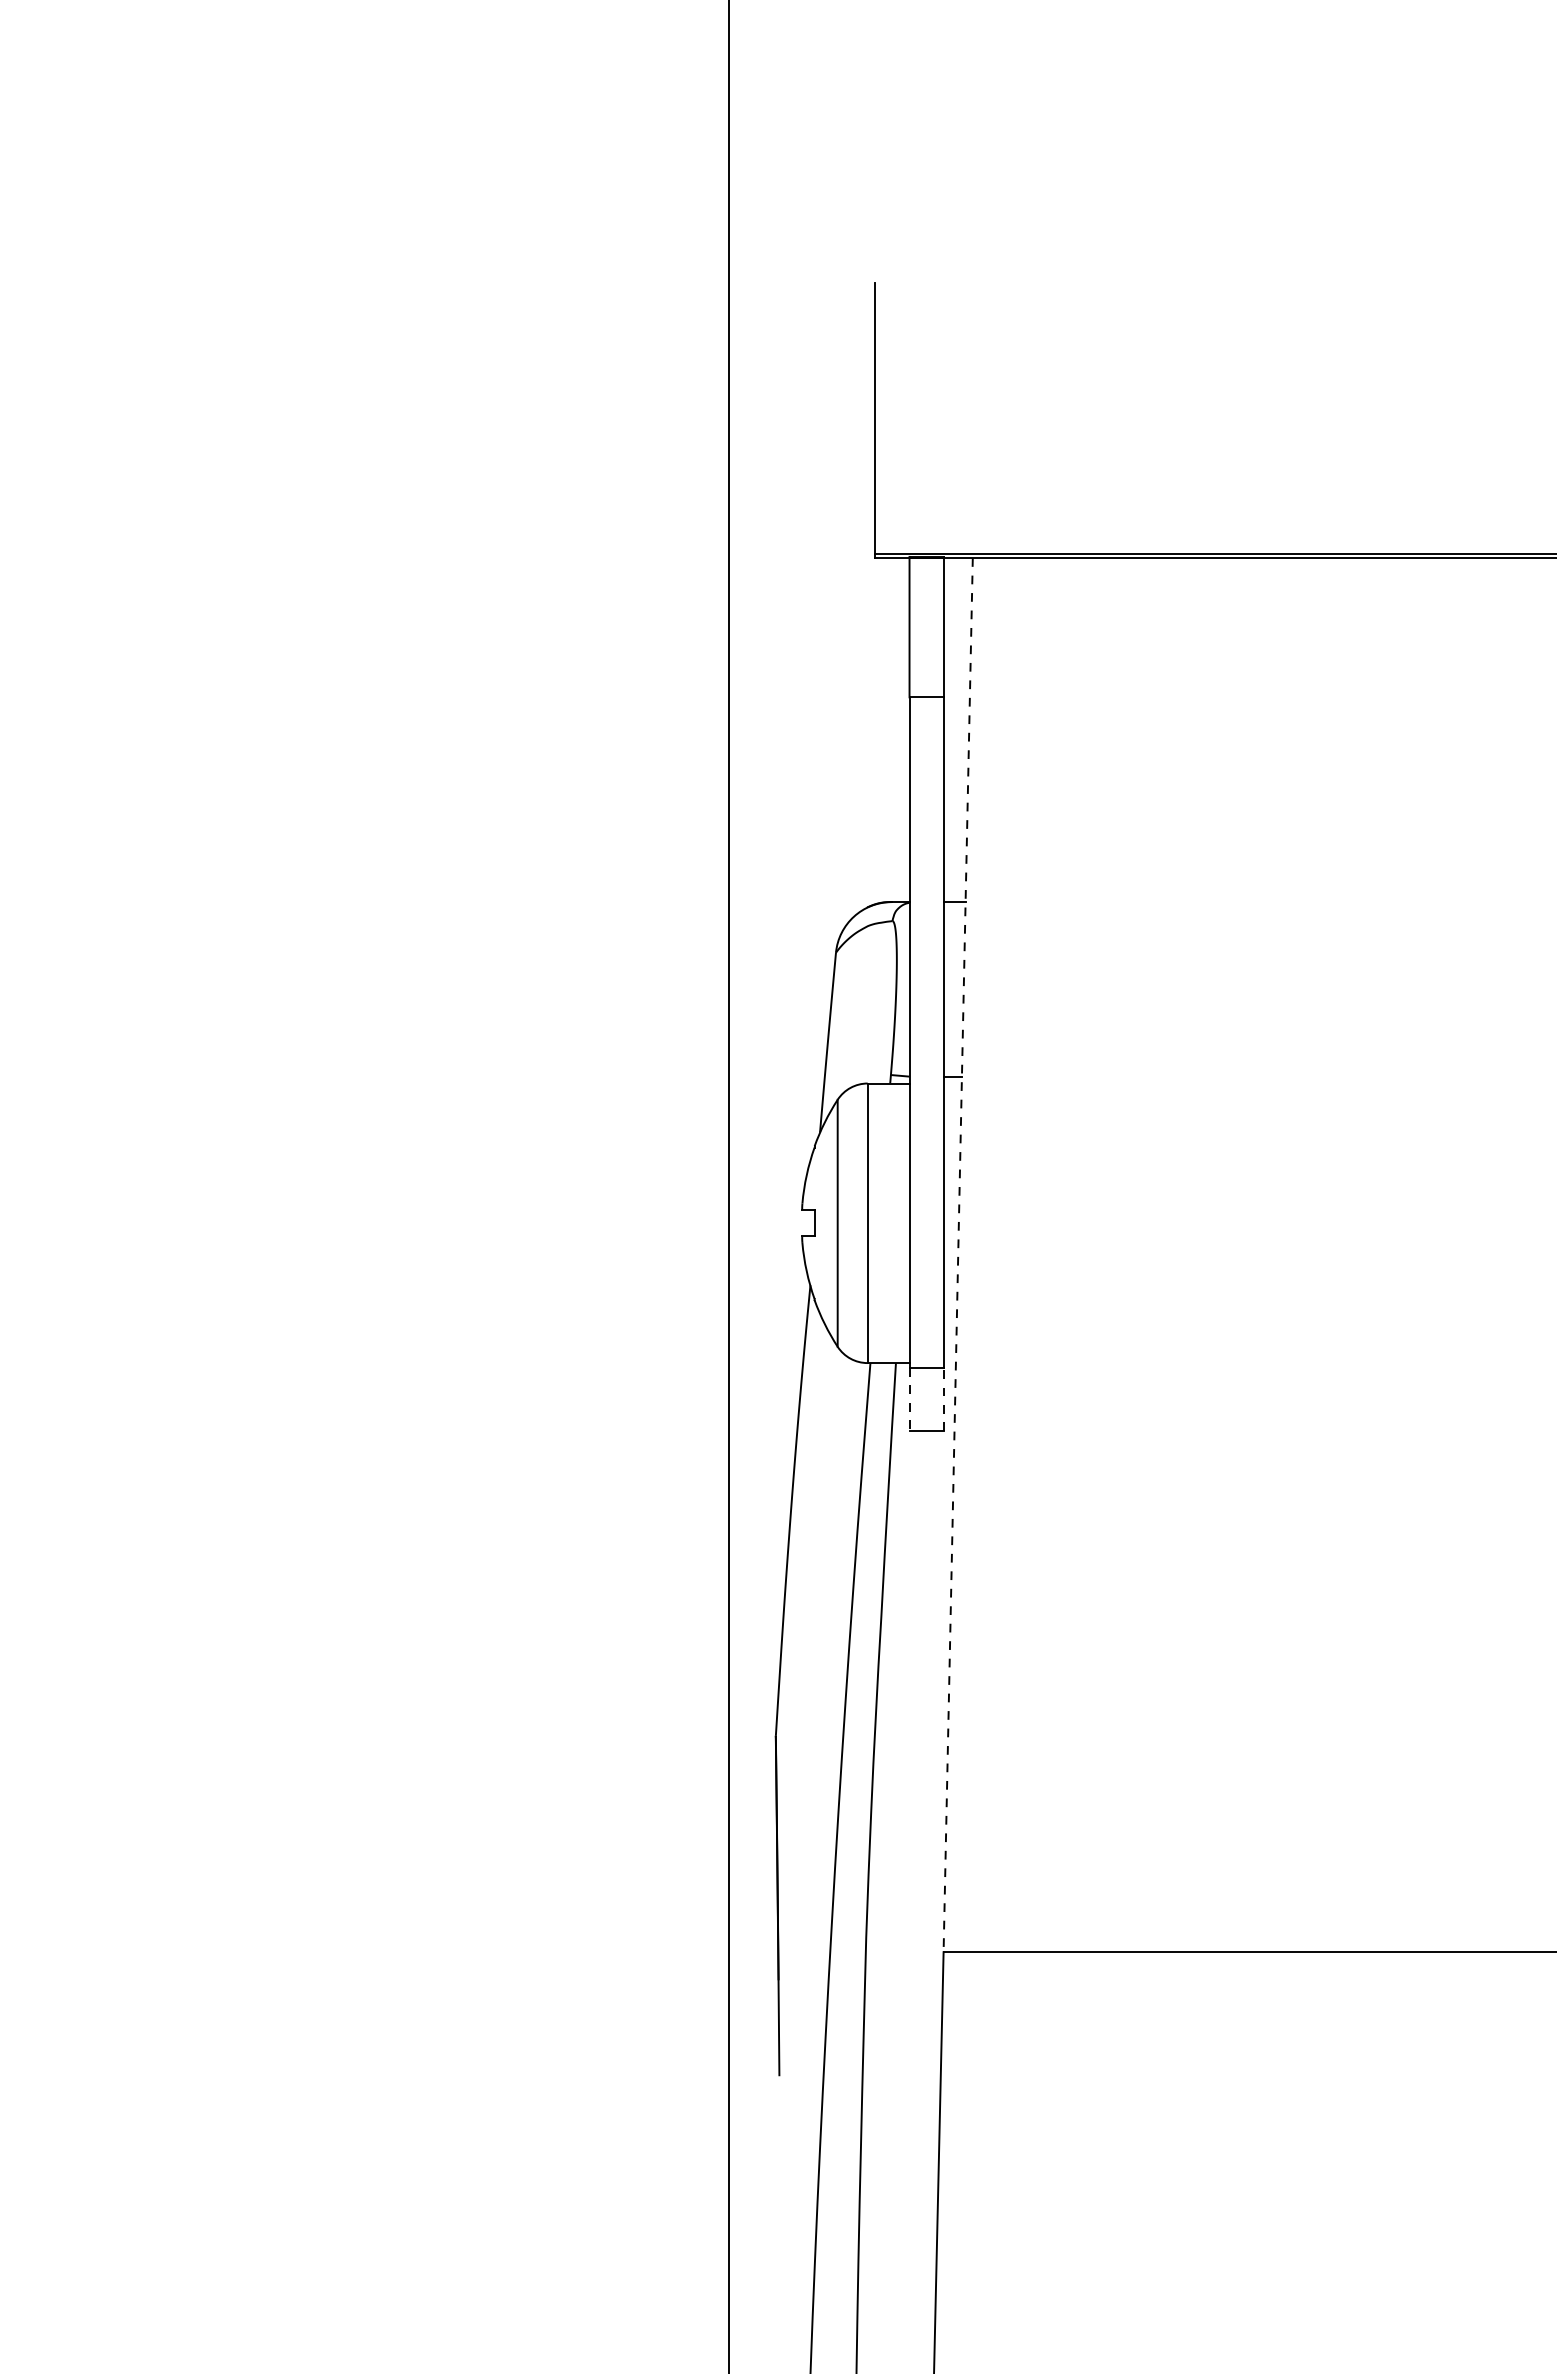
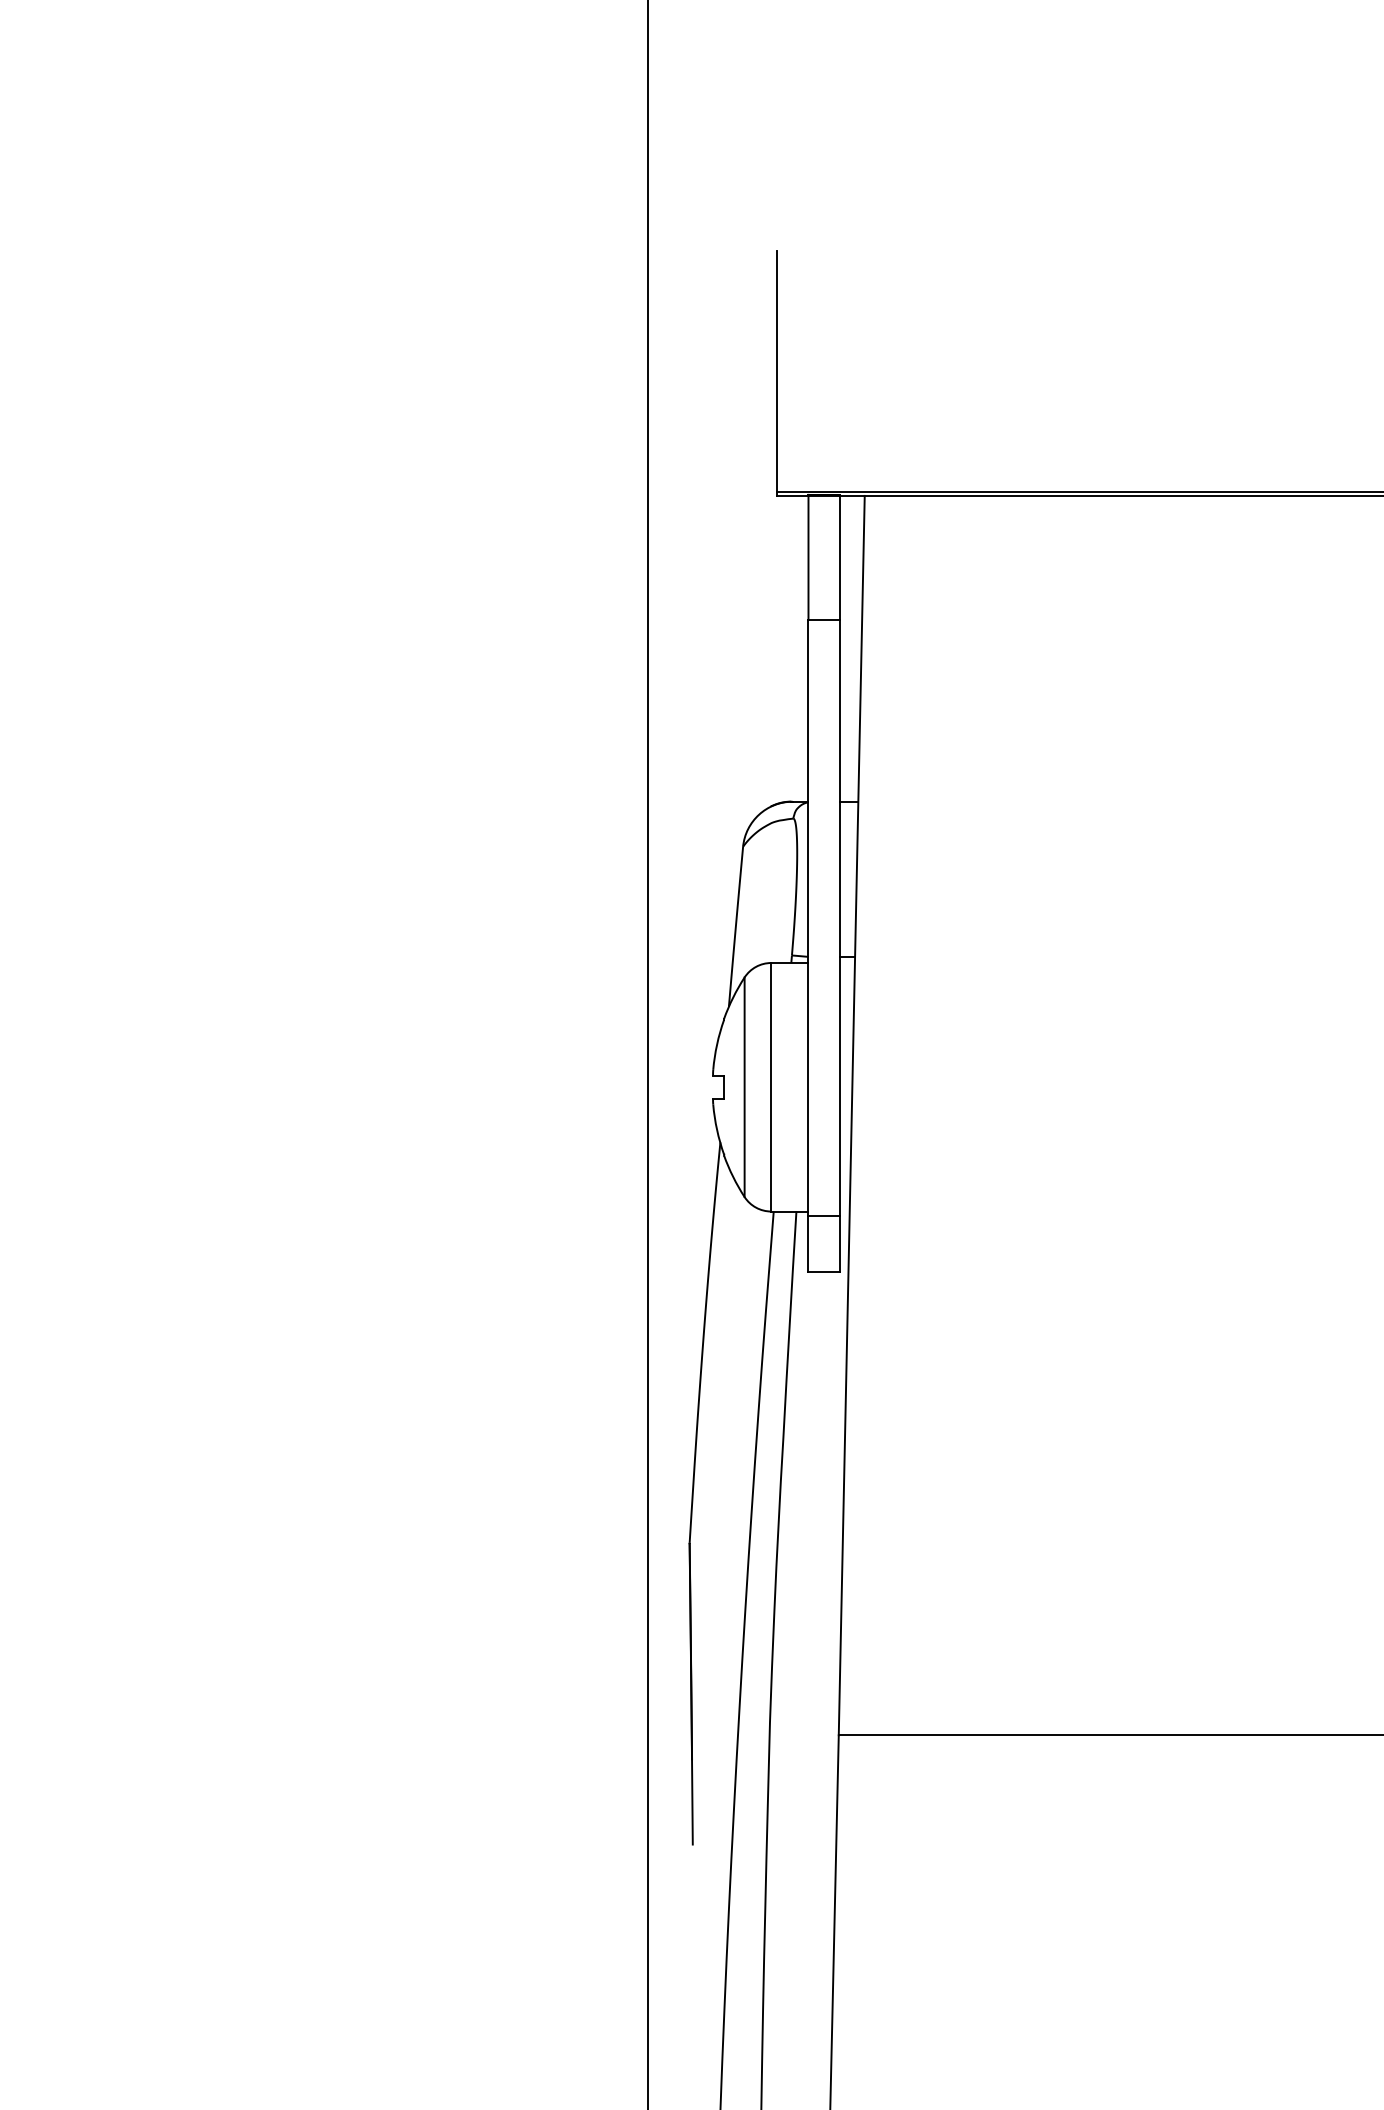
line: (958, 1255) -> (852, 1115), dashed -> solid
line: (909, 1399) -> (808, 1243), dashed -> solid
line: (944, 1399) -> (839, 1243), dashed -> solid

